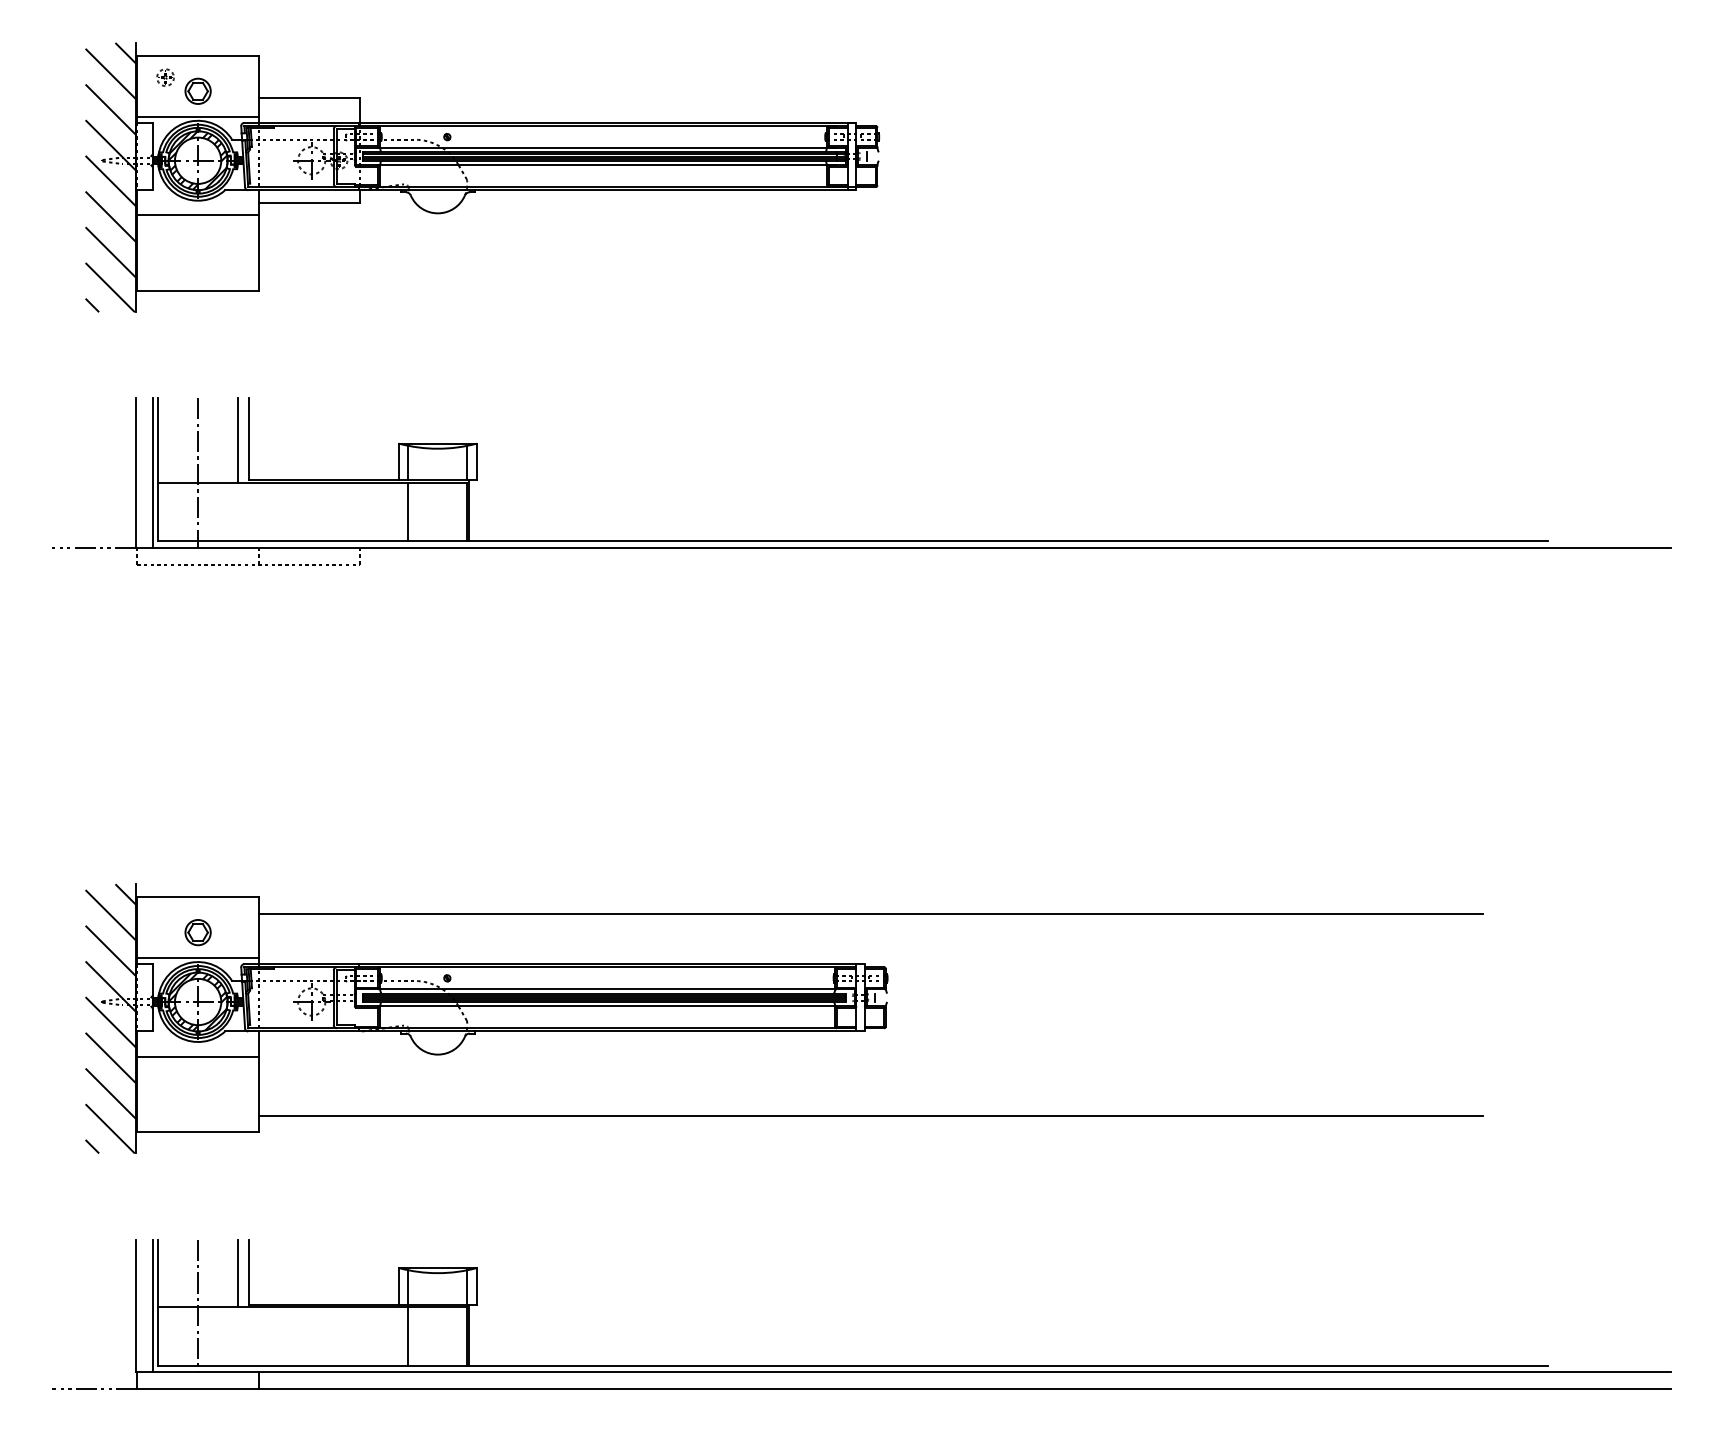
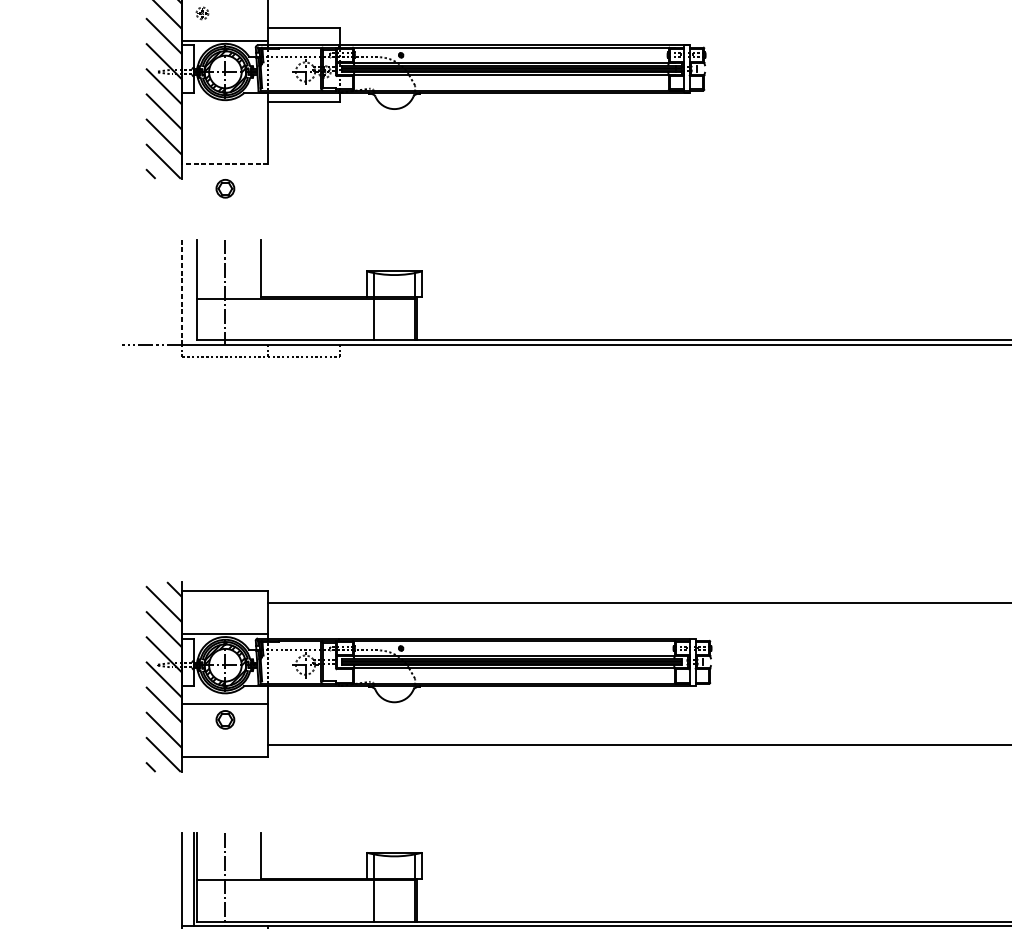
part: (197, 90) -> (224, 188), moved
line: (198, 215) -> (225, 110), removed
line: (198, 291) -> (225, 164), solid -> dashed
line: (238, 440) -> (253, 269), removed
line: (152, 472) -> (193, 291), removed
line: (136, 473) -> (181, 292), solid -> dashed
part: (197, 932) -> (224, 719), moved
line: (238, 1272) -> (253, 855), removed

